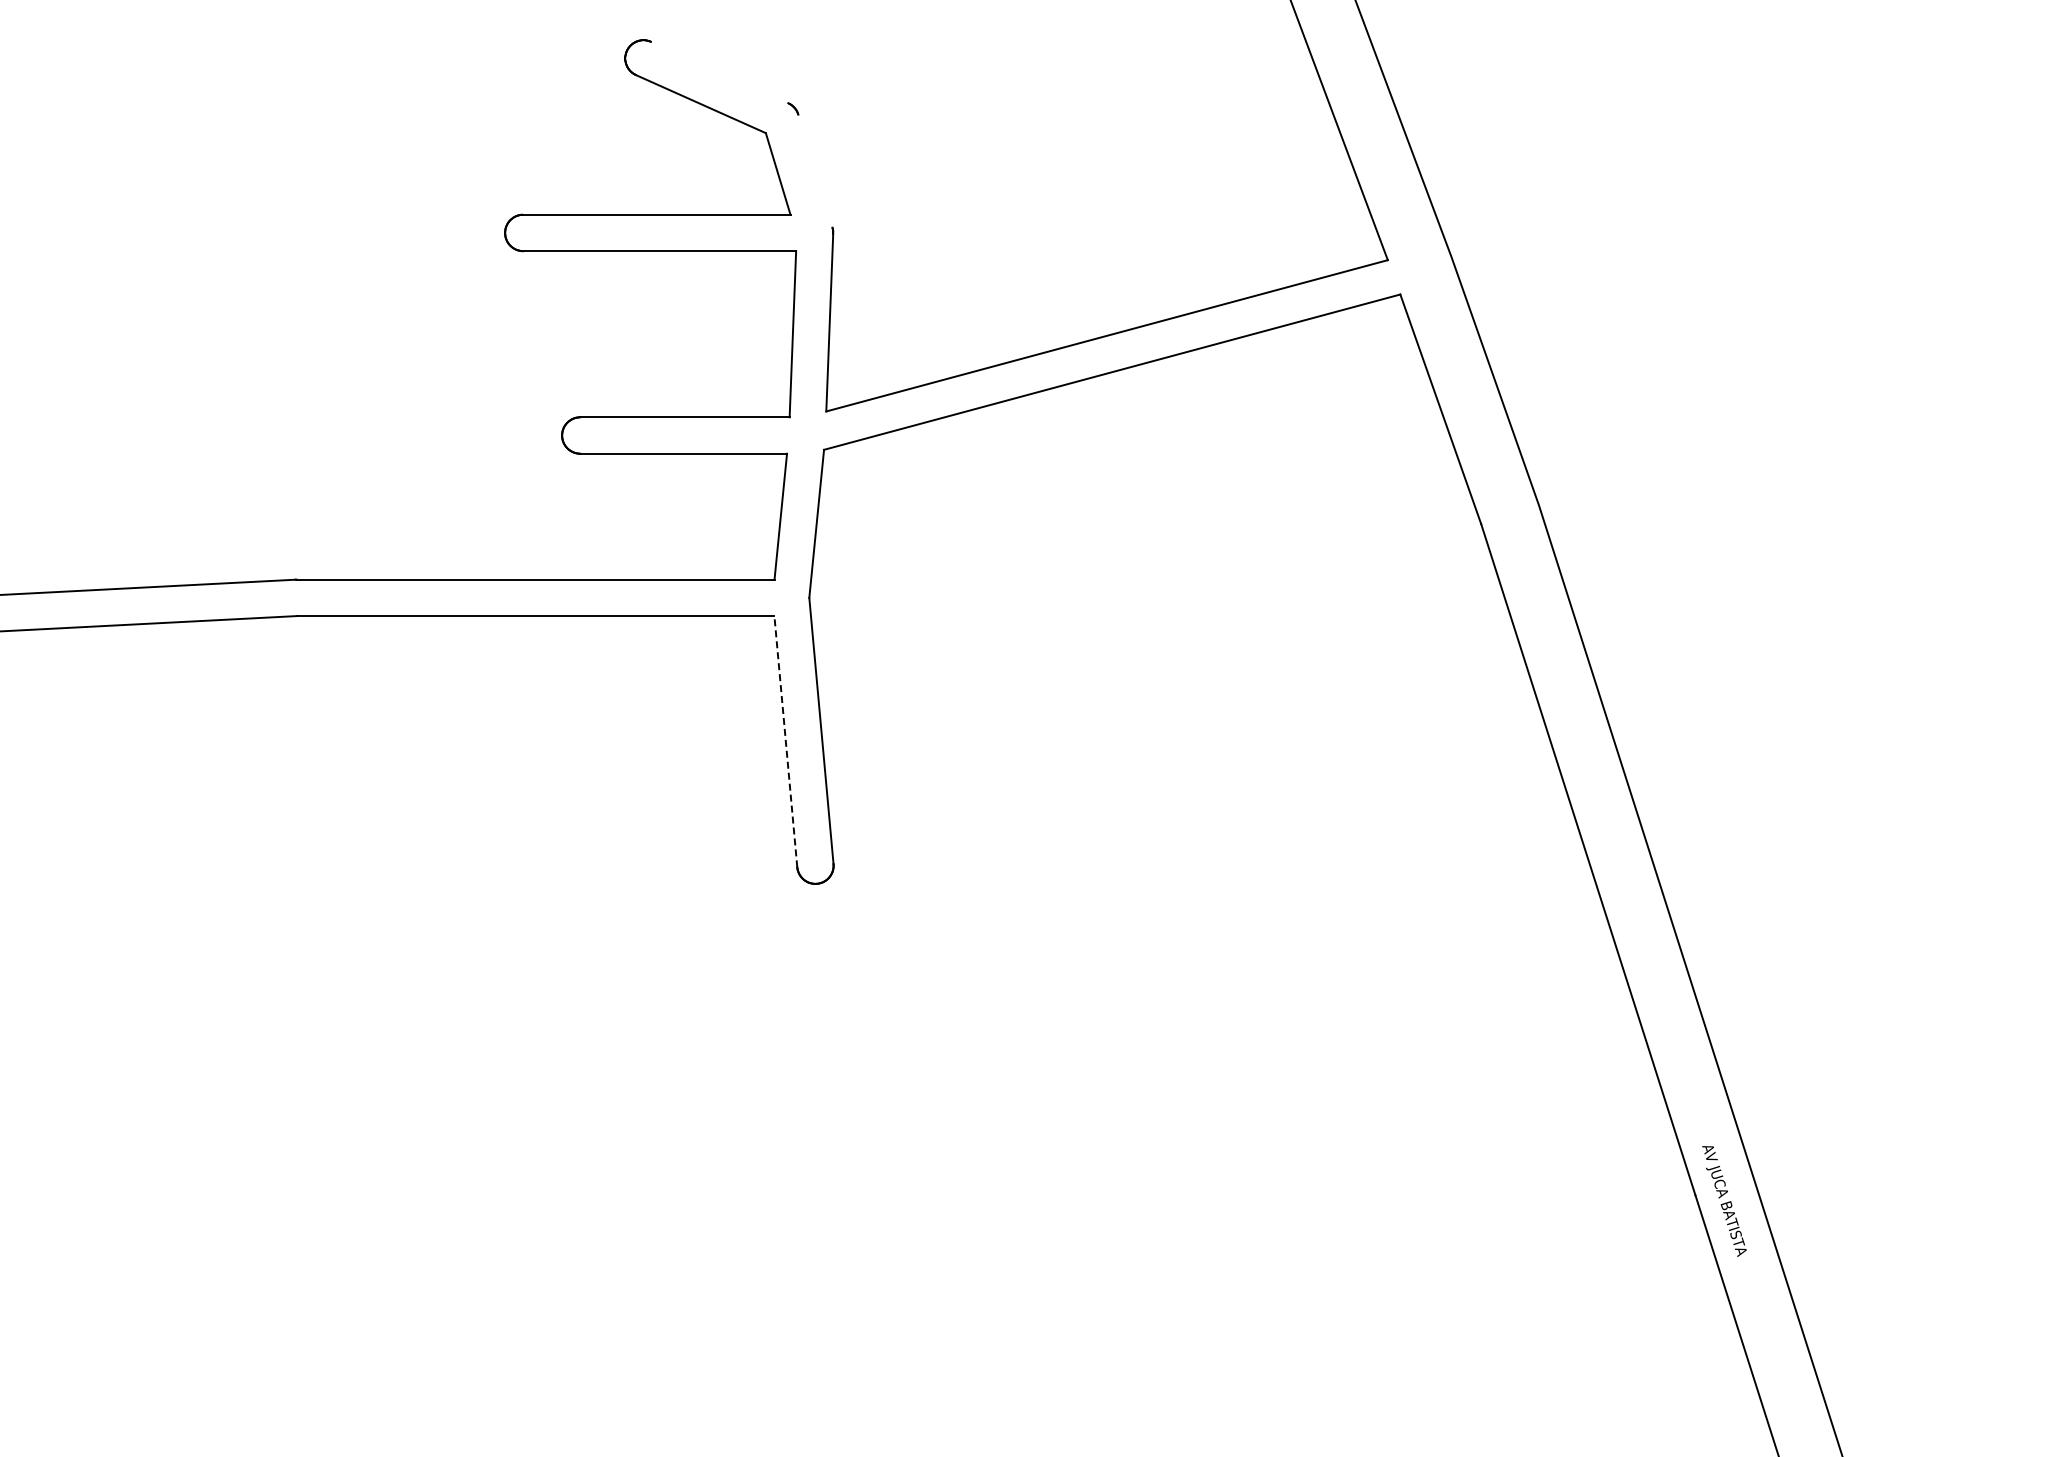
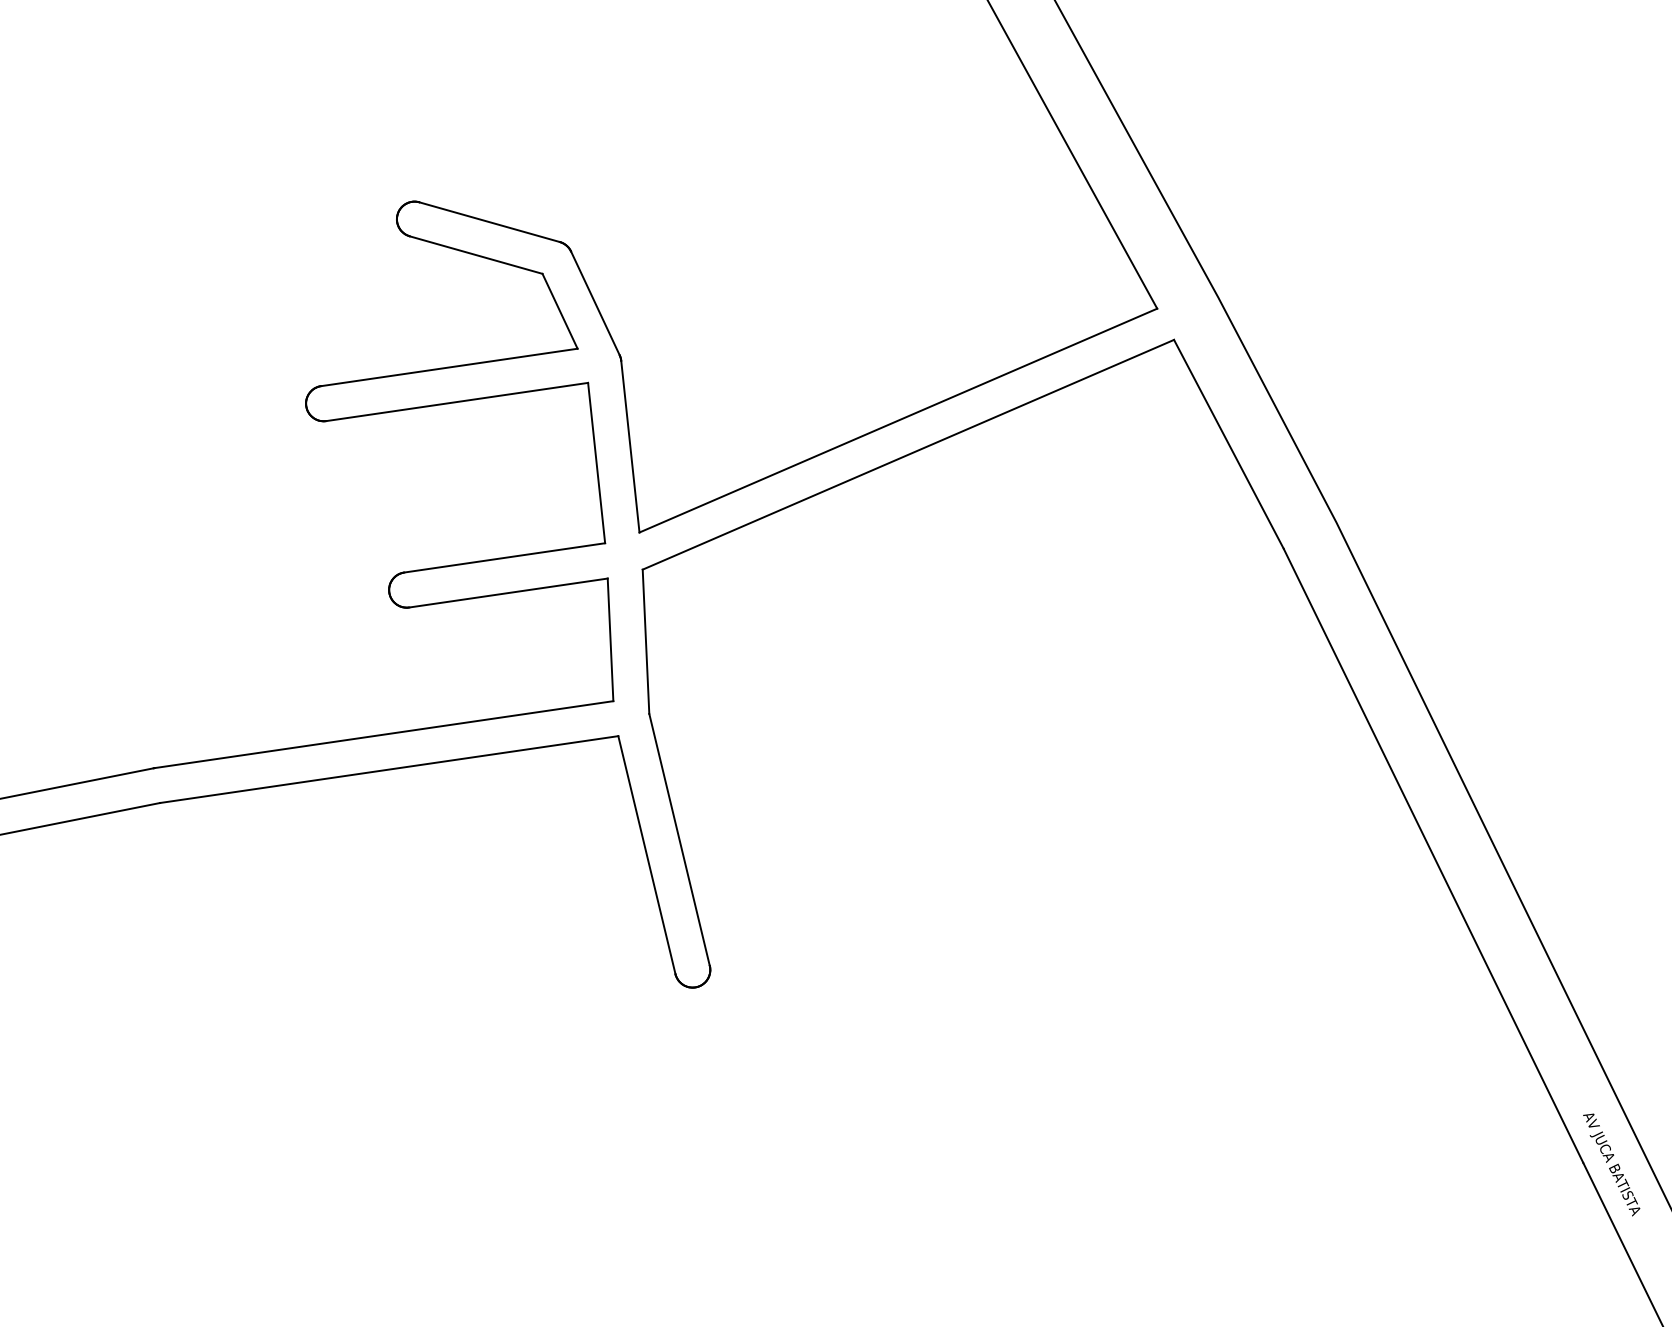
line: (719, 72) -> (489, 222), added
line: (815, 170) -> (595, 302), added
line: (785, 741) -> (646, 854), dashed -> solid

